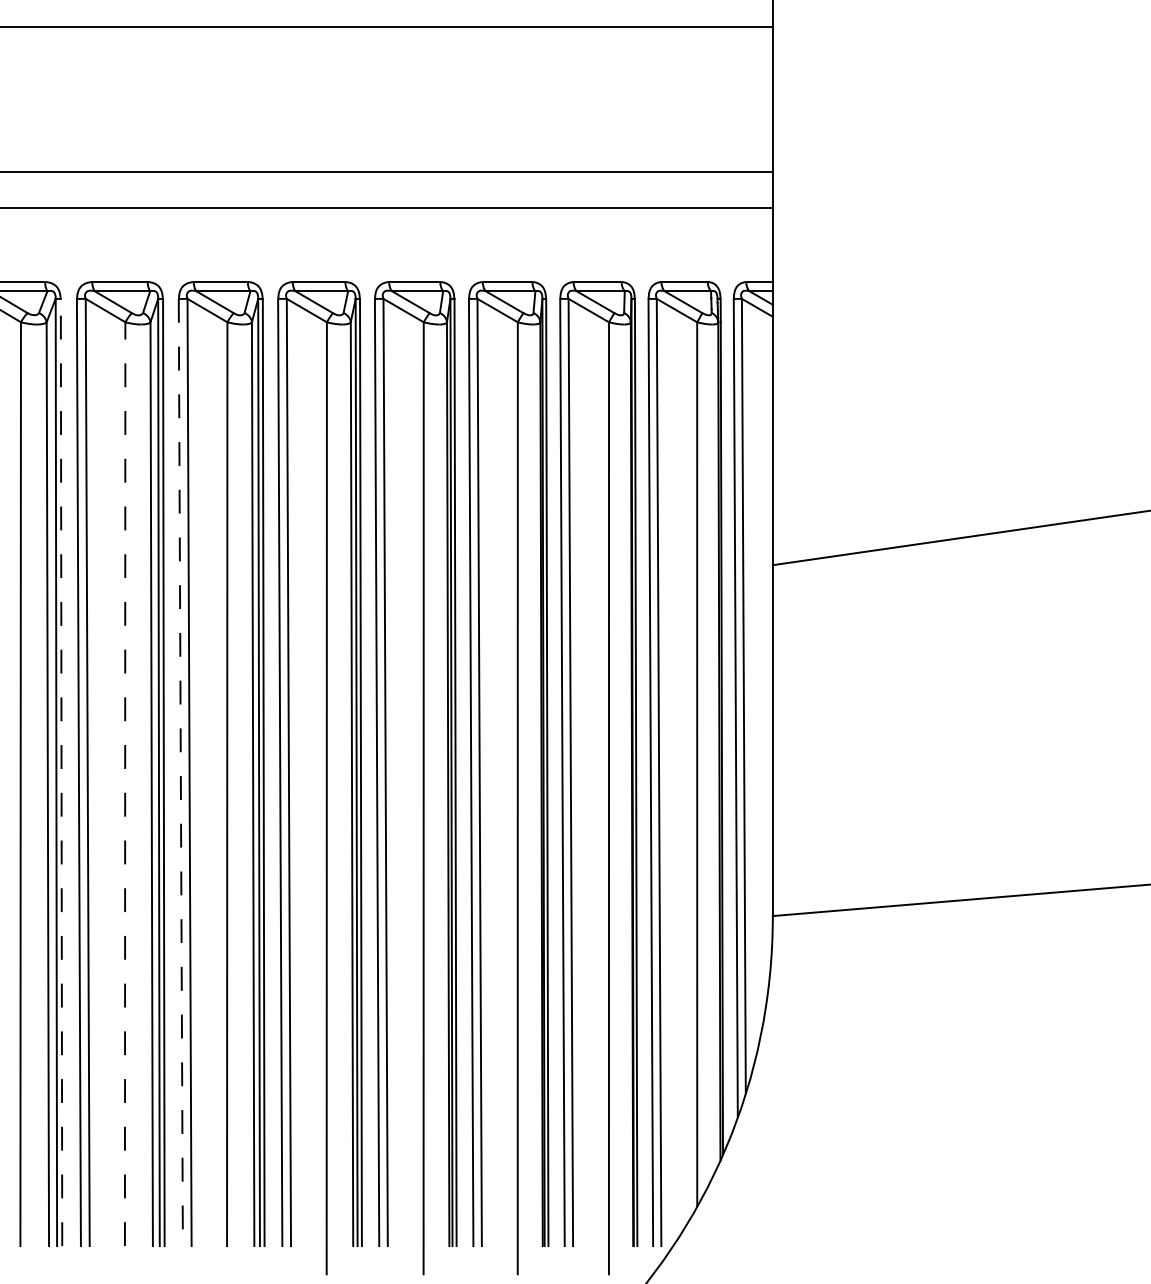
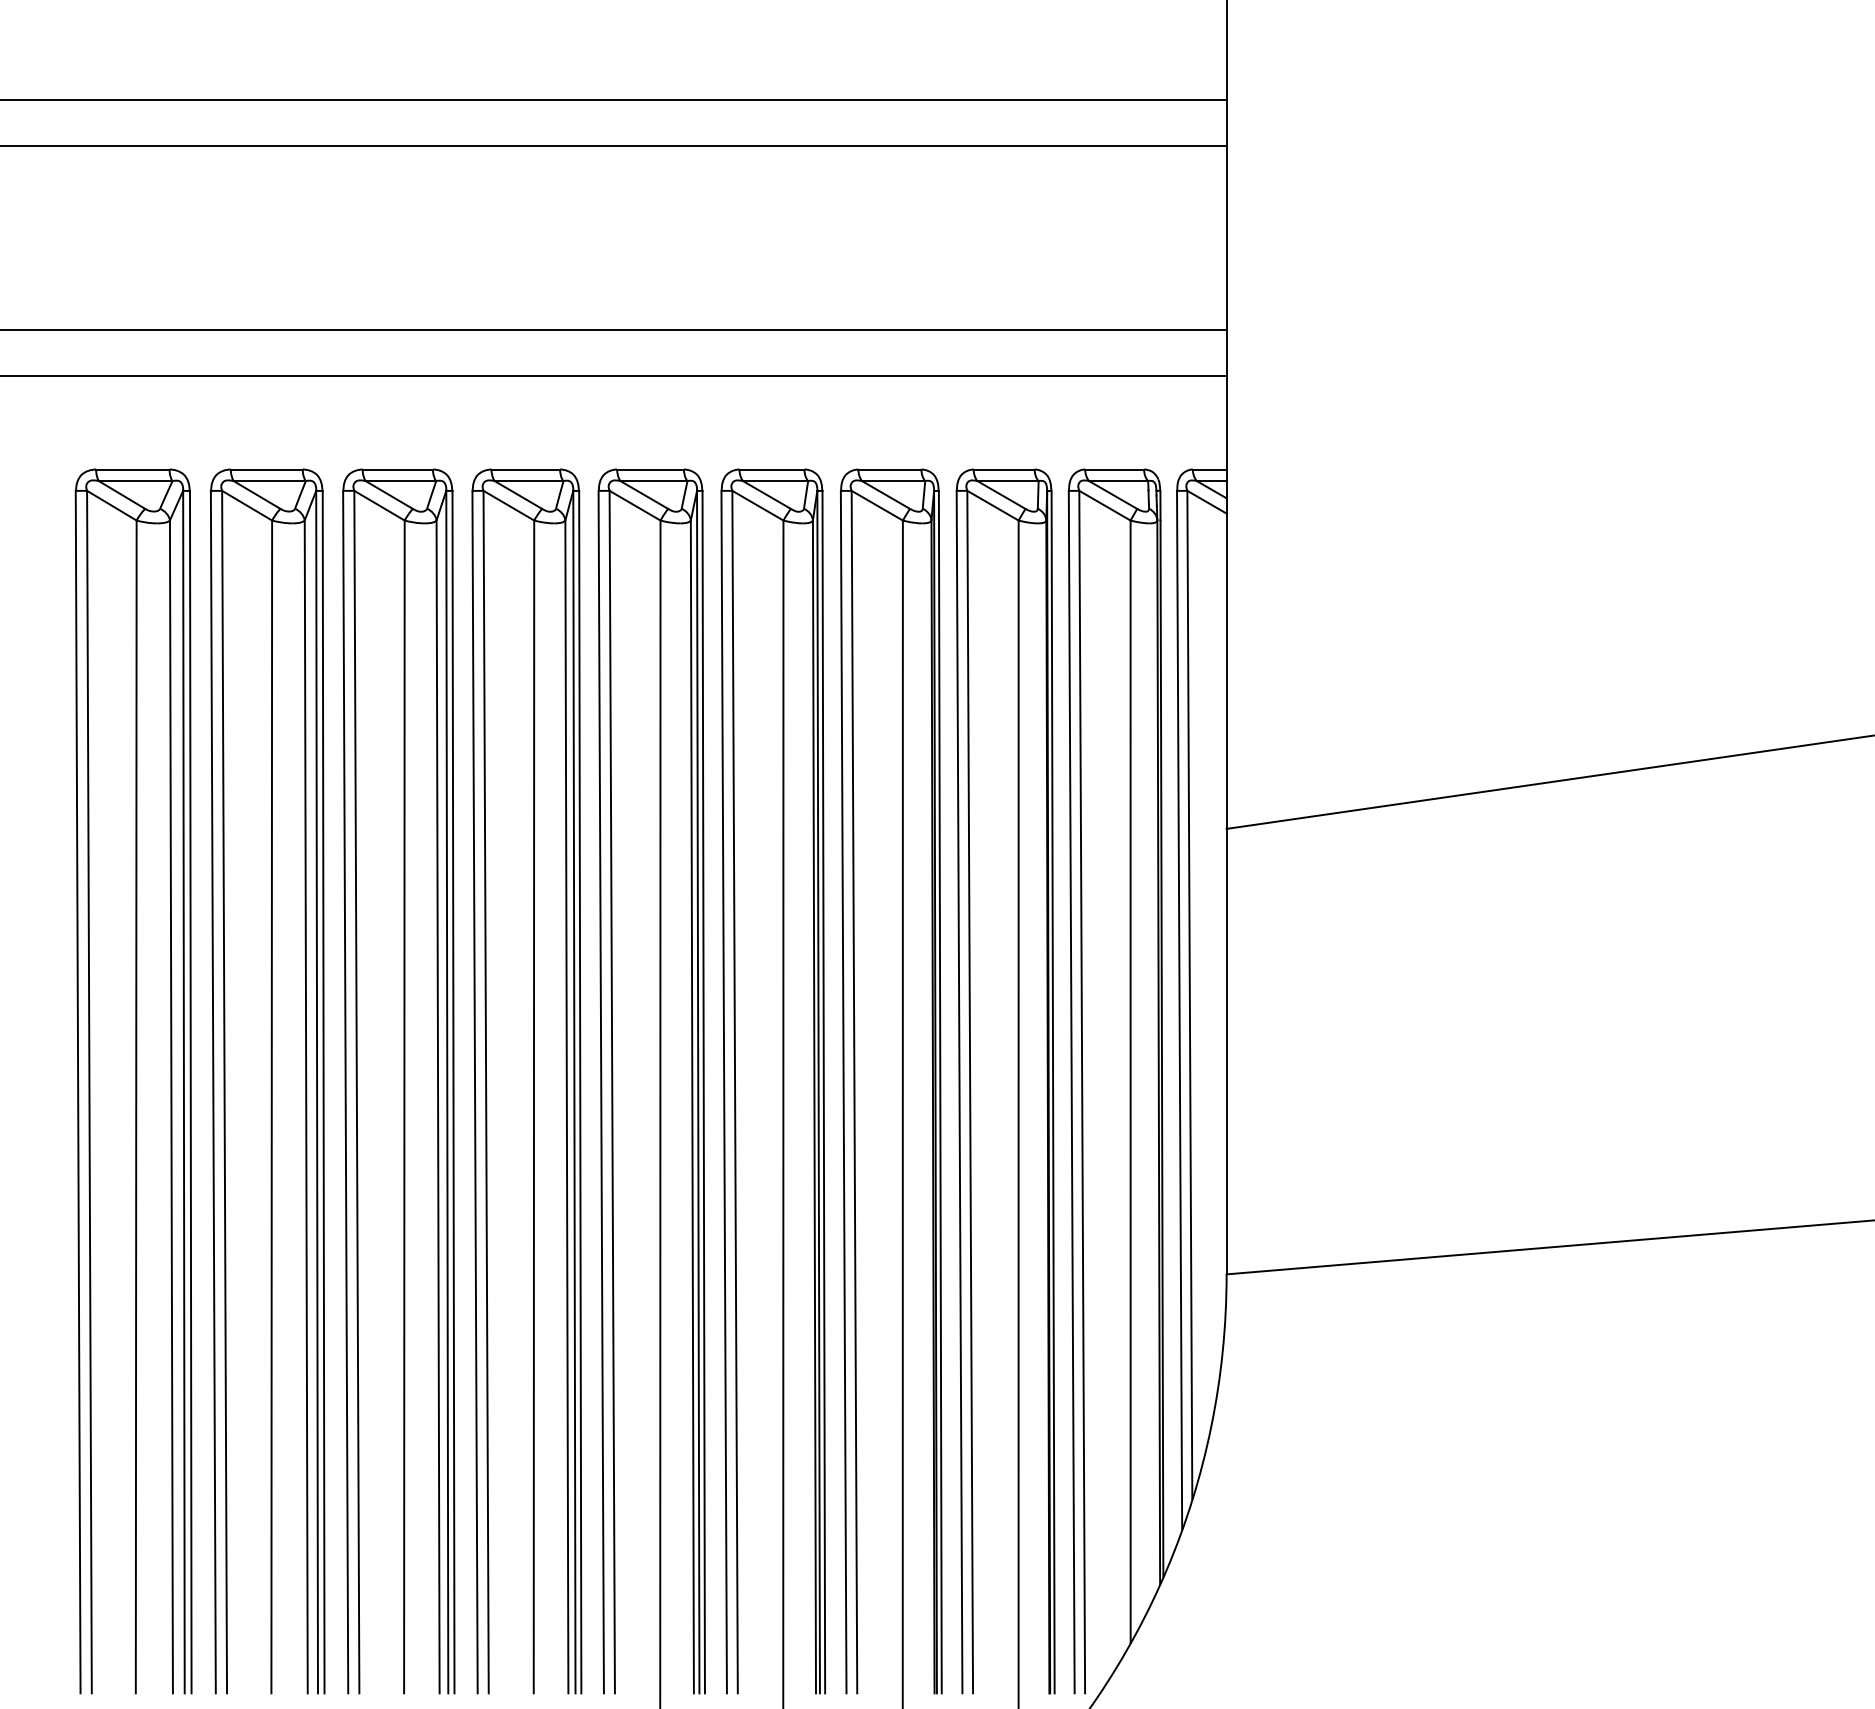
line: (61, 772) -> (323, 1091), dashed -> solid
line: (181, 772) -> (475, 1092), dashed -> solid
line: (125, 783) -> (404, 1106), dashed -> solid

